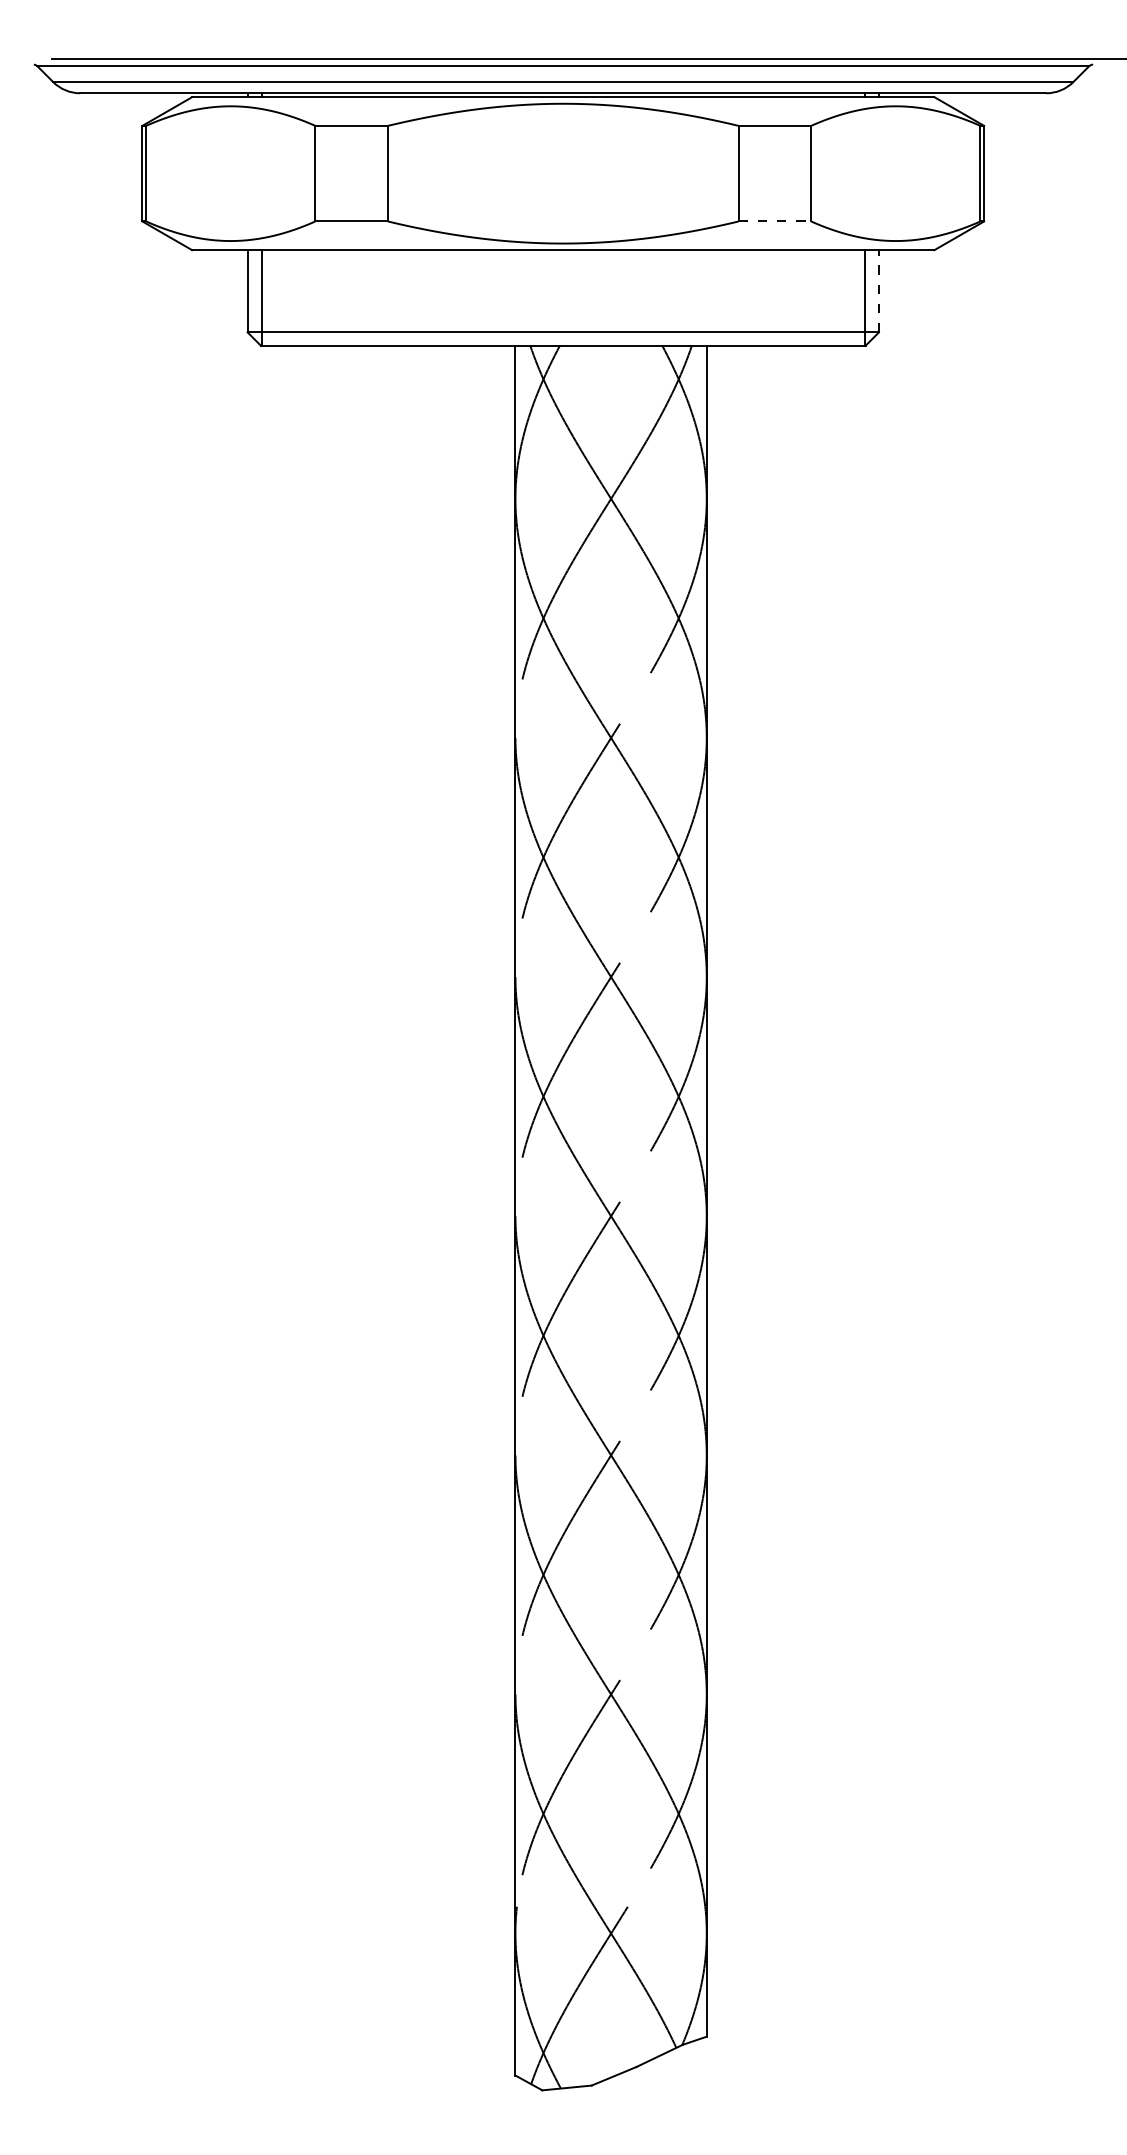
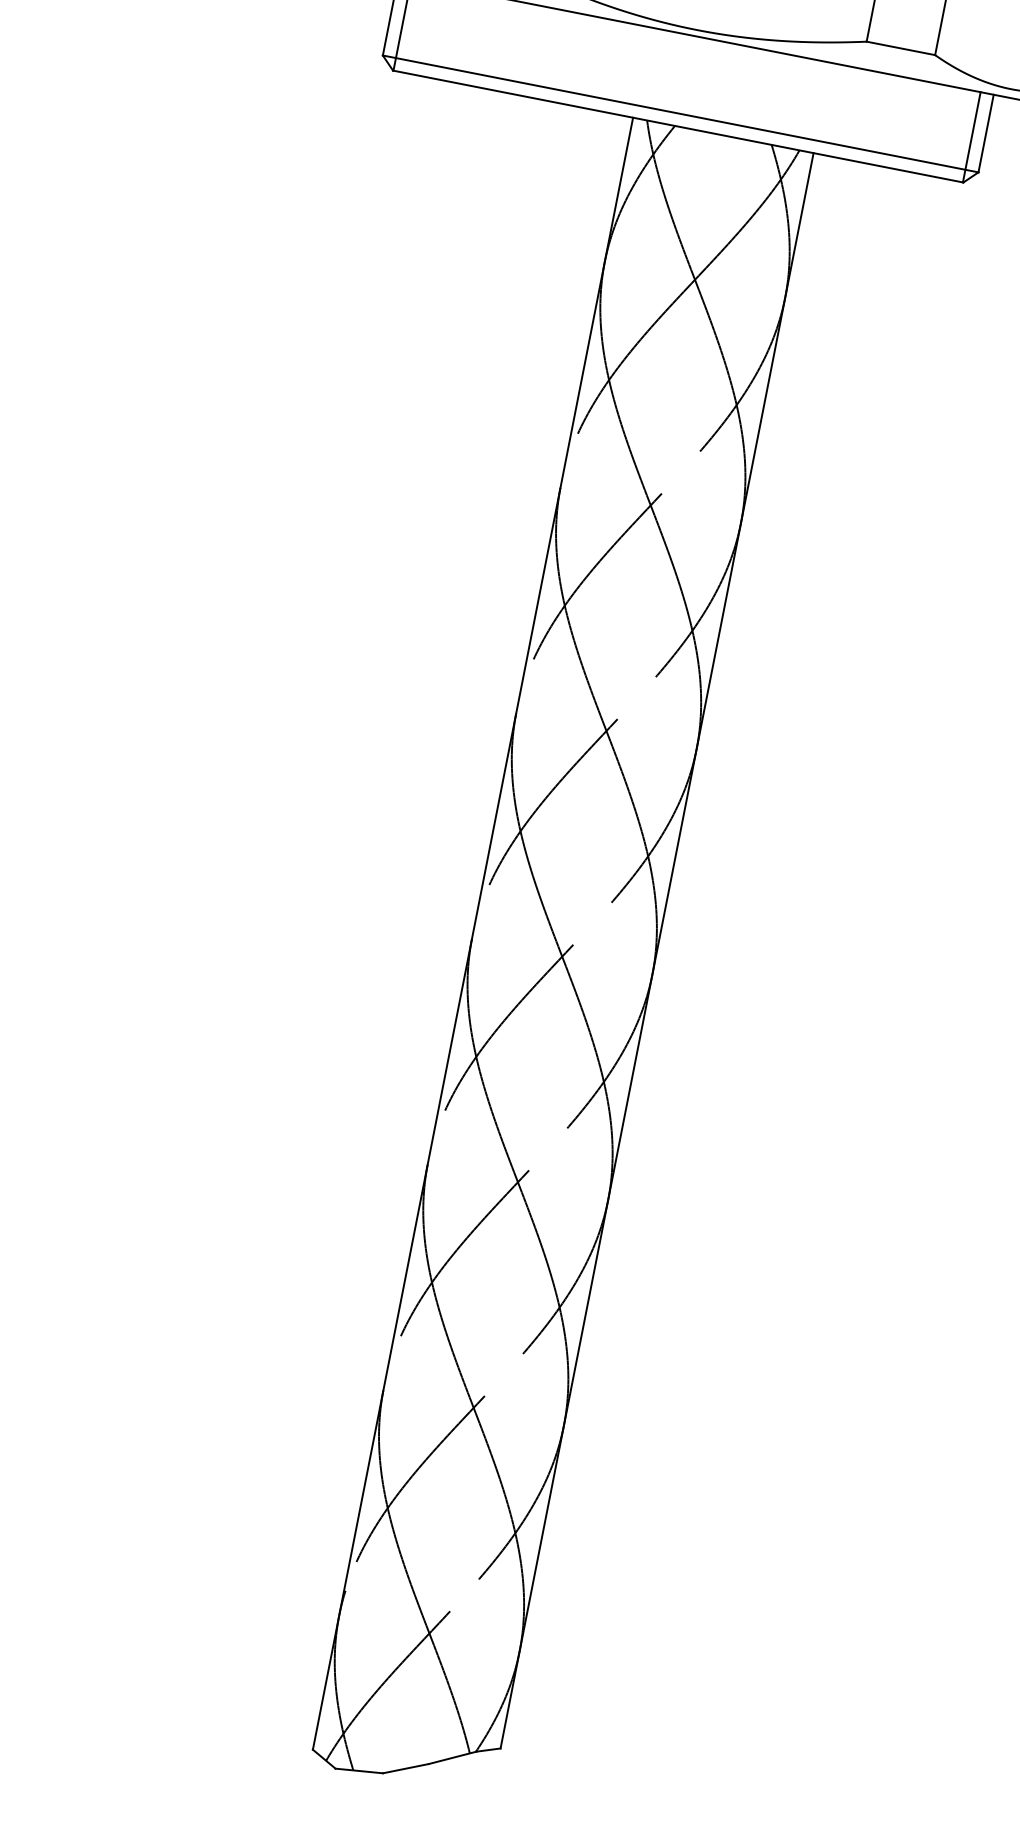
line: (775, 221) -> (901, 48), dashed -> solid
line: (878, 290) -> (985, 132), dashed -> solid

